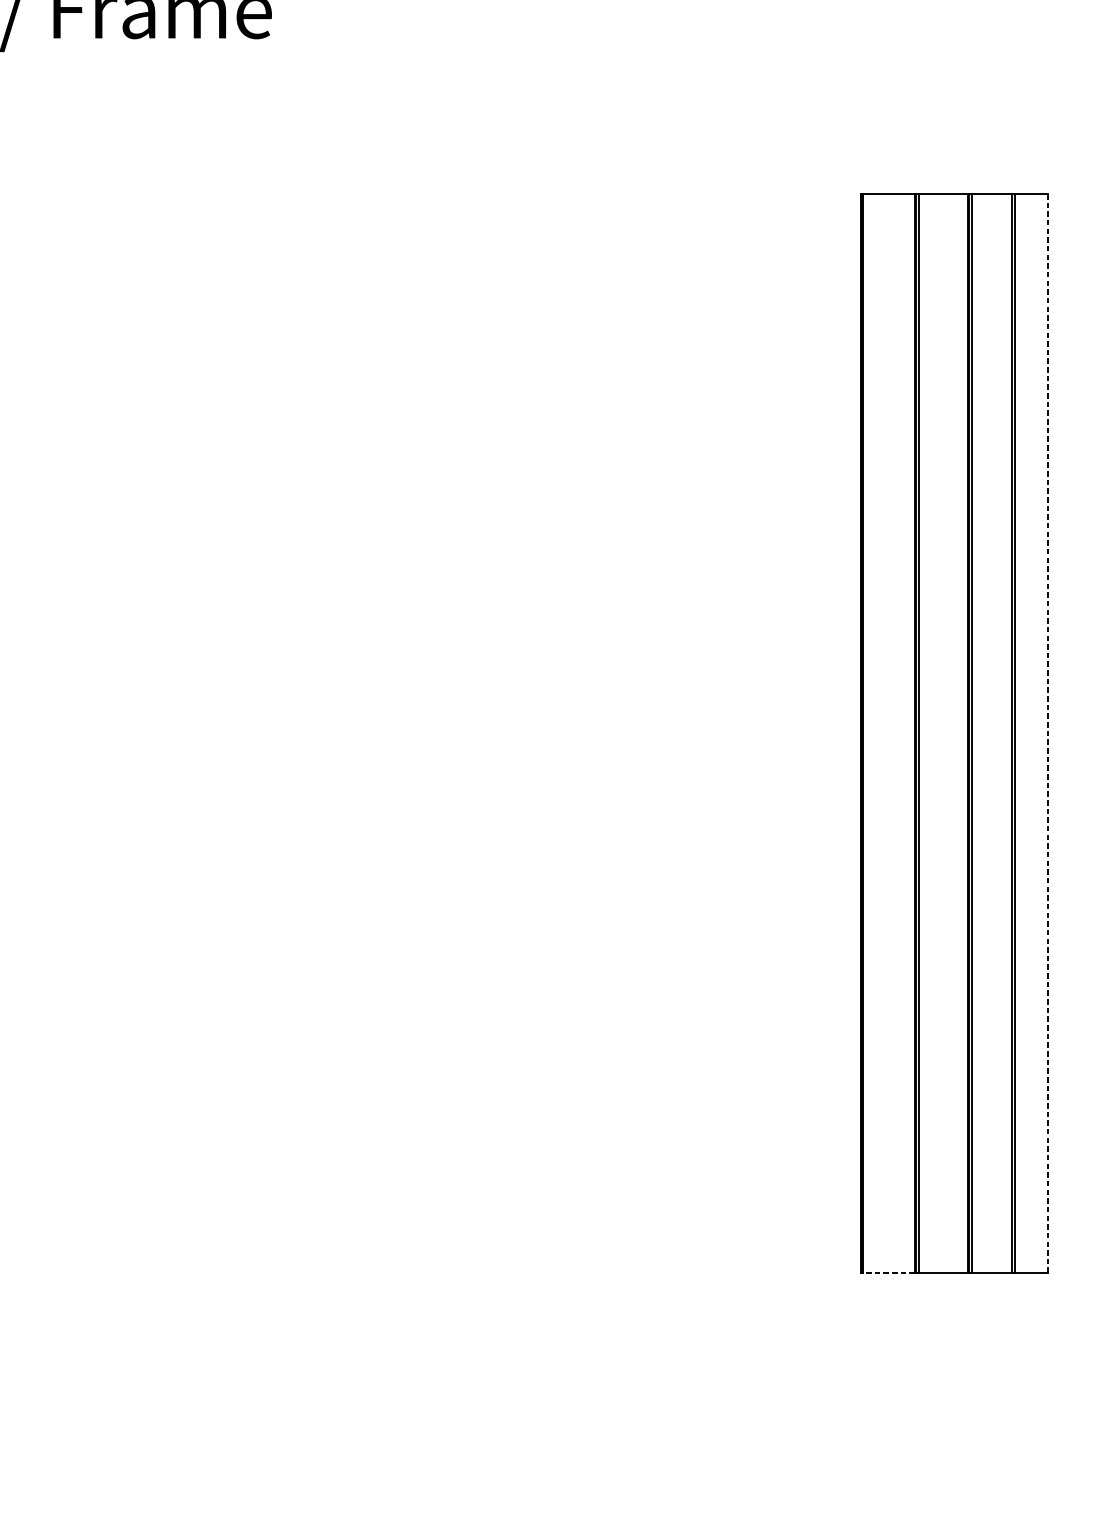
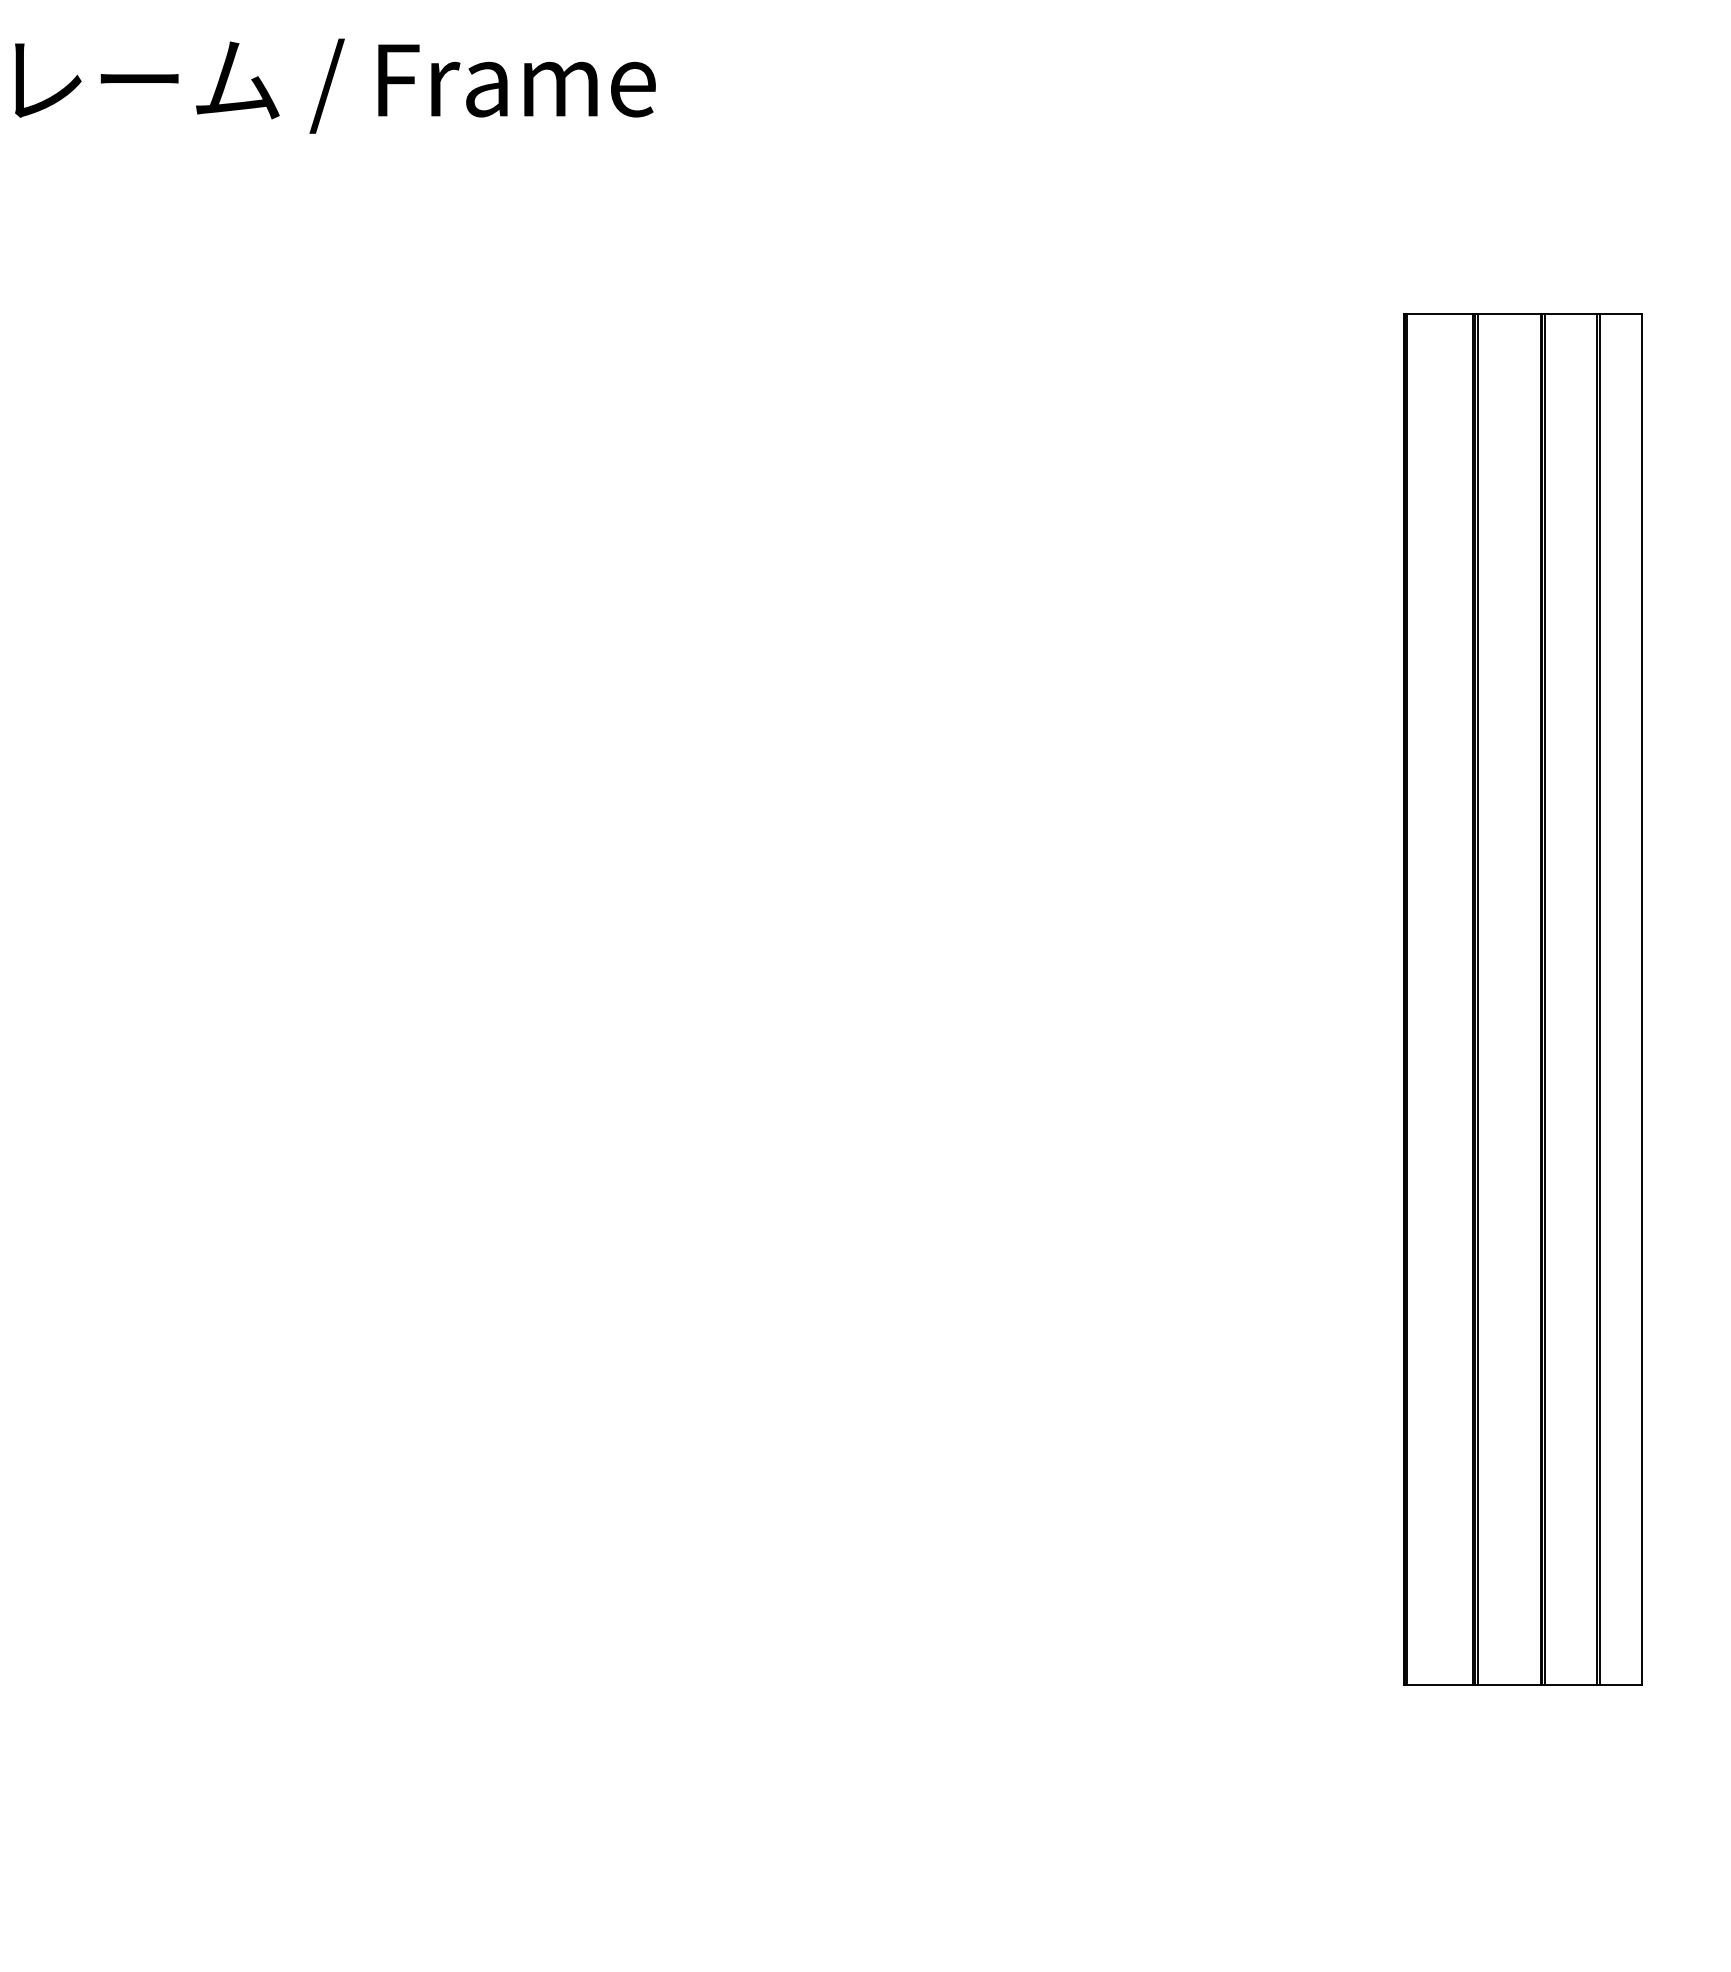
line: (1048, 733) -> (1642, 999), dashed -> solid
line: (889, 1273) -> (1440, 1685), dashed -> solid

